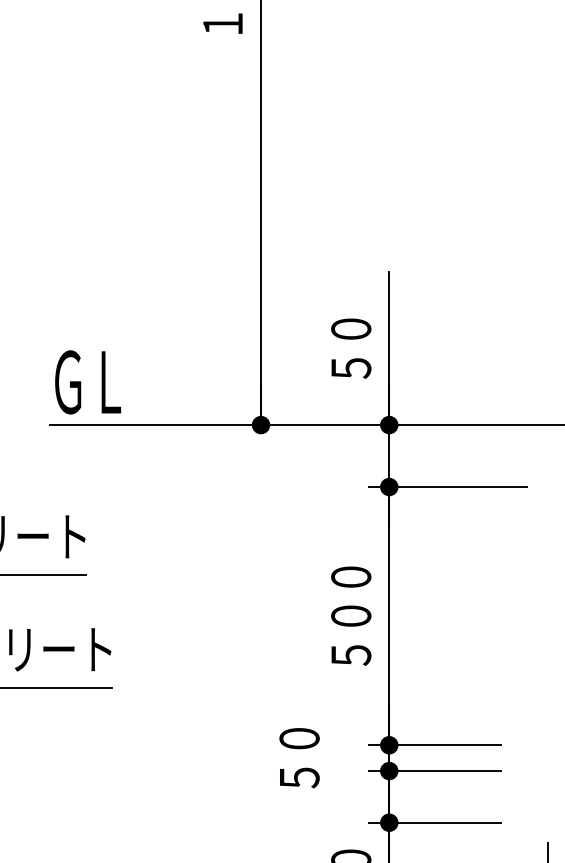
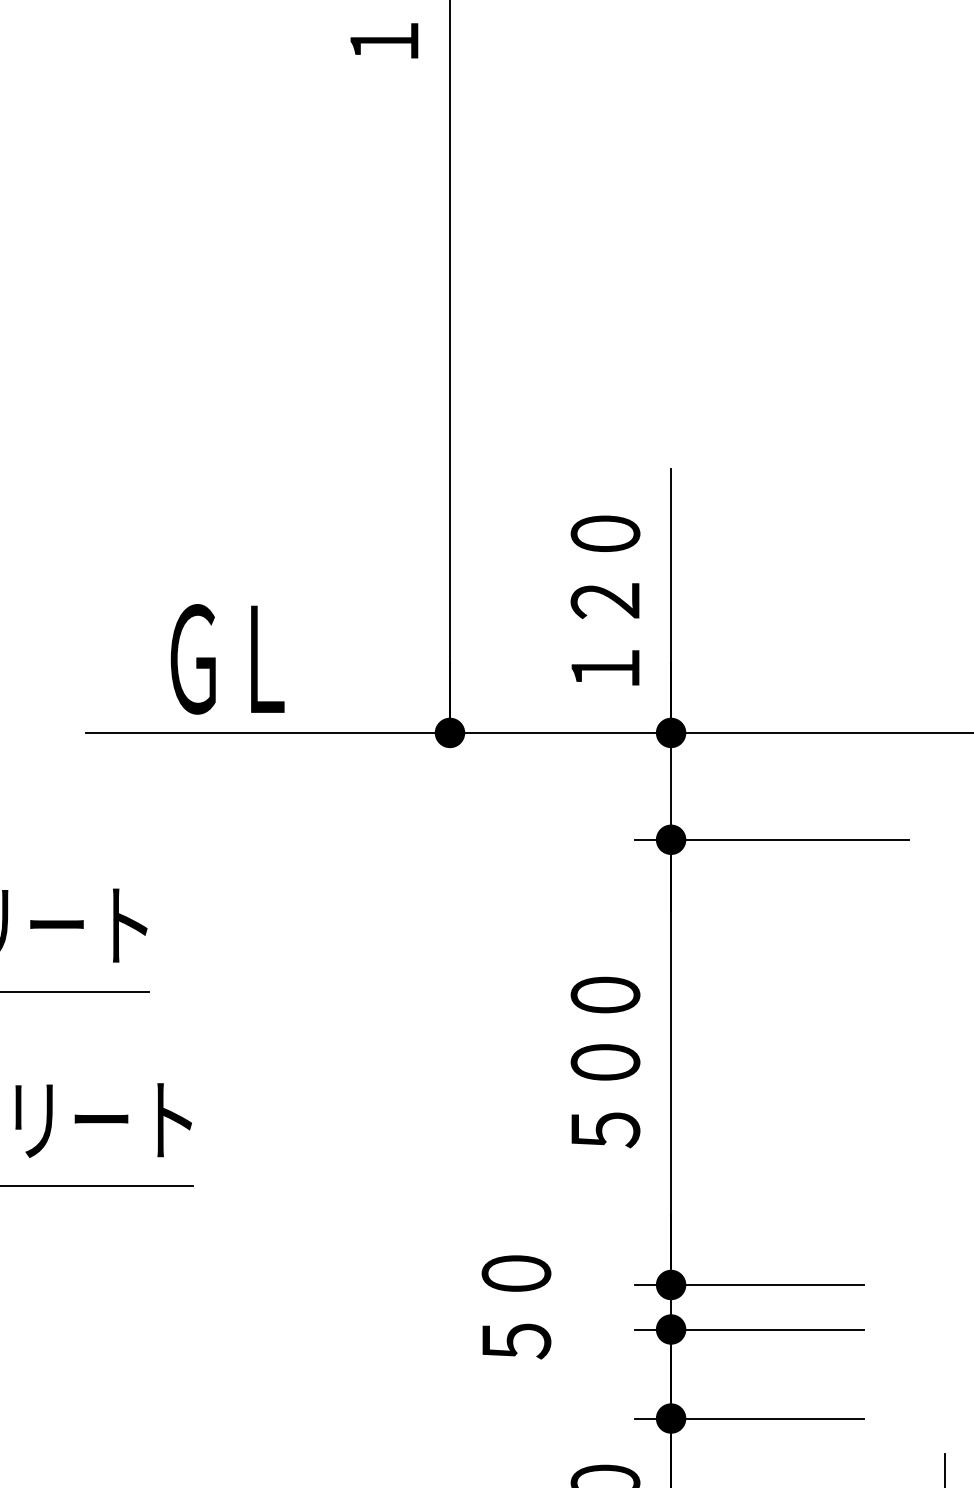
text: (351, 348) -> (605, 600), ５０ -> １２０
text: (87, 382) -> (226, 659), moved

